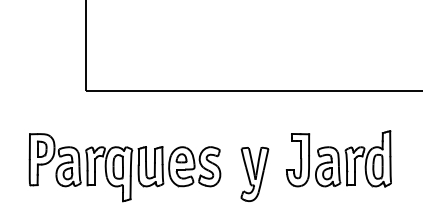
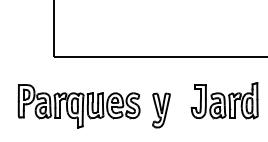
part: (338, 158) -> (224, 100), moved

